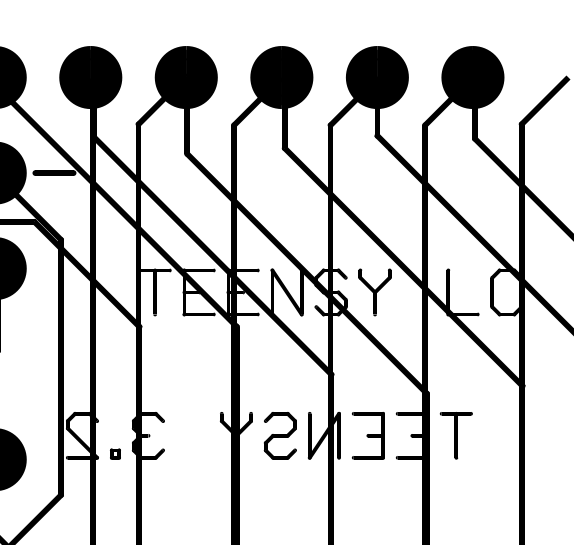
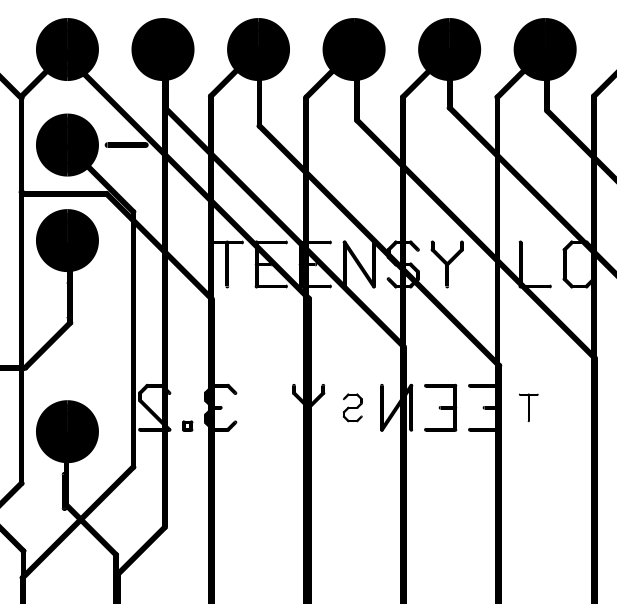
part: (280, 435) -> (352, 407), size x0.6
part: (456, 435) -> (528, 407), size x0.6

